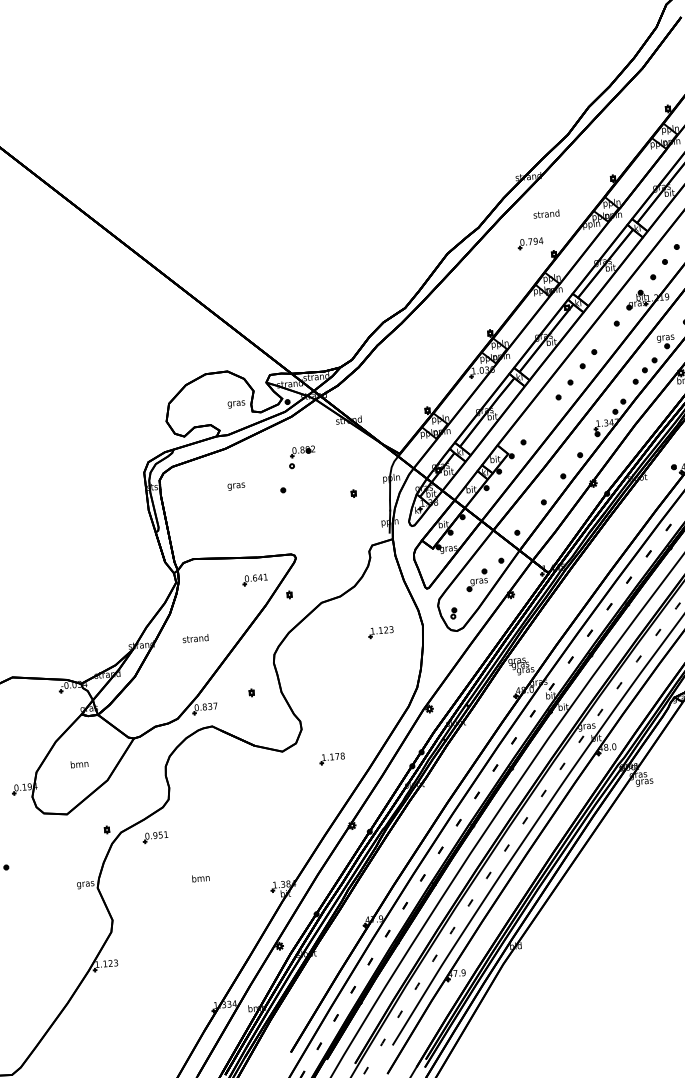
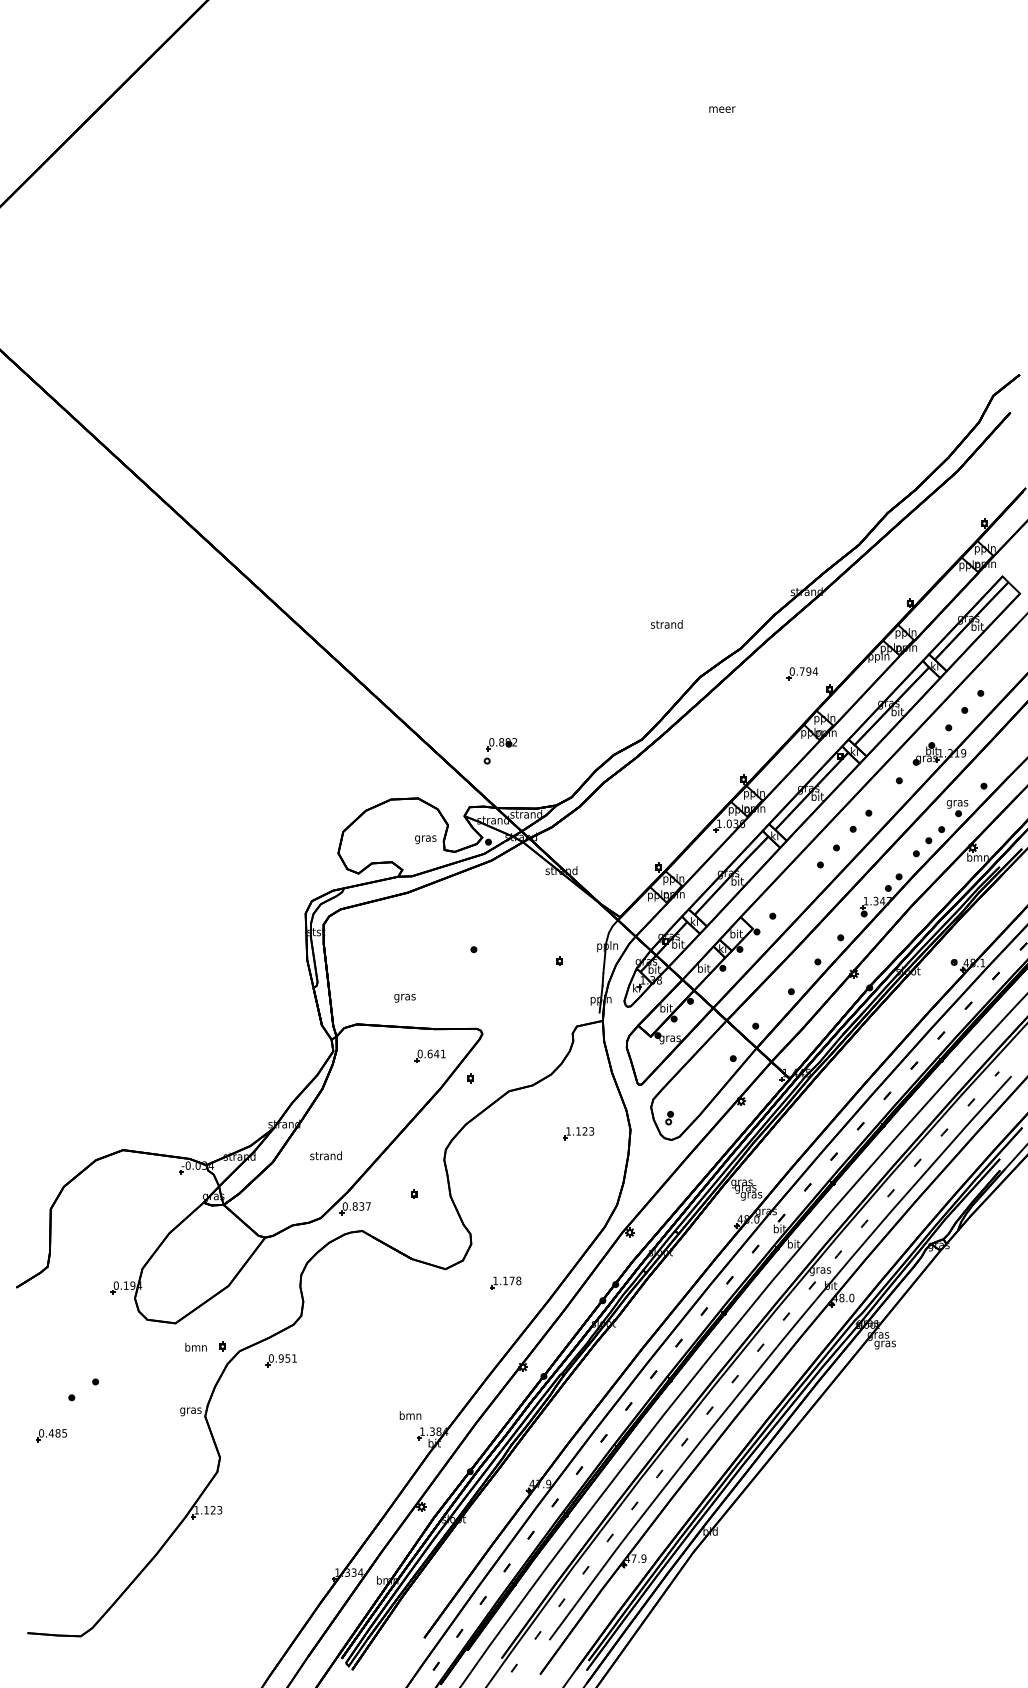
text: (546, 214) -> (666, 624), moved
part: (302, 457) -> (500, 751), moved
text: (236, 486) -> (404, 998), moved
part: (477, 579) -> (701, 1079), removed
text: (195, 638) -> (325, 1155), moved
text: (79, 764) -> (195, 1347), moved
text: (200, 878) -> (410, 1415), moved

